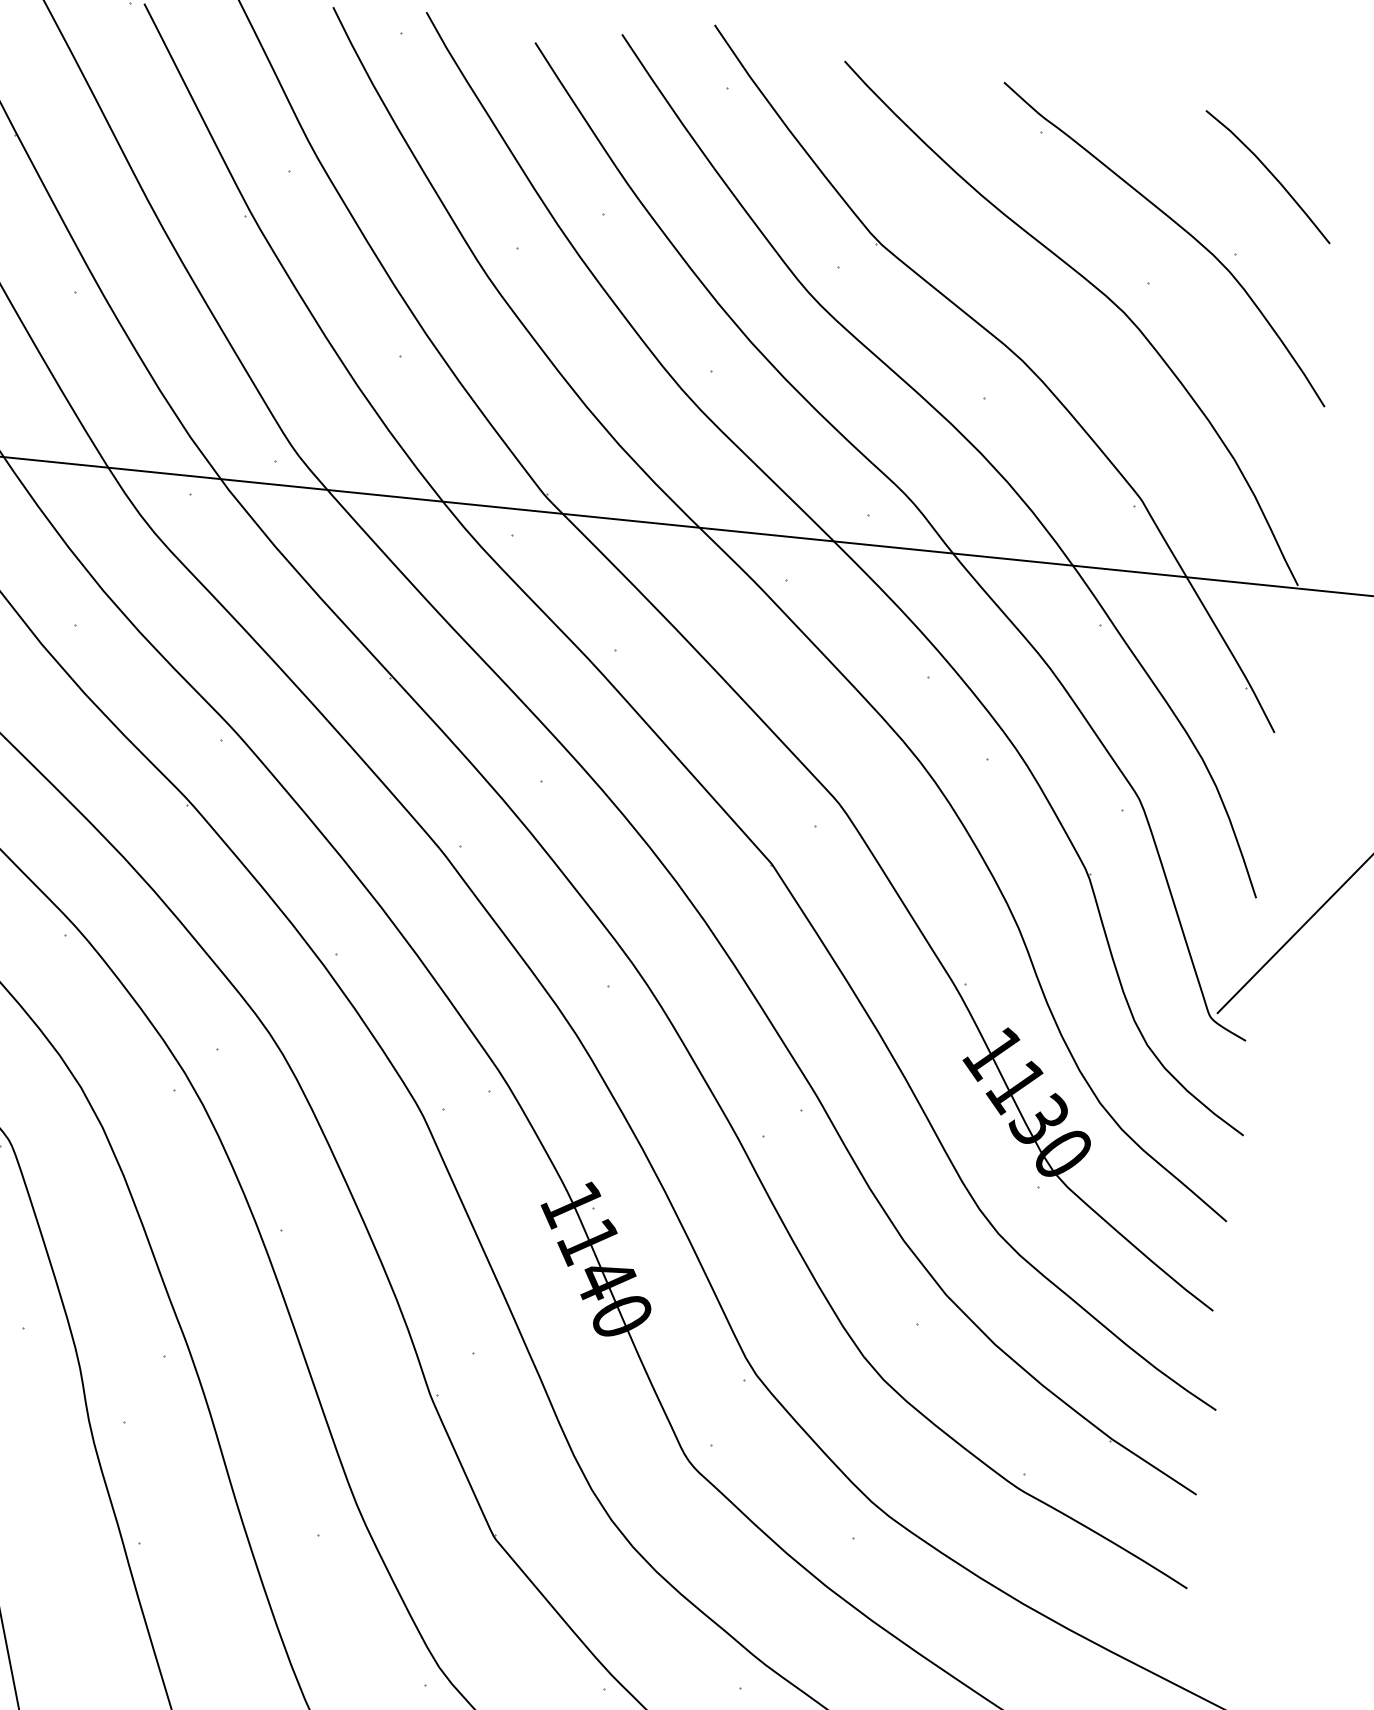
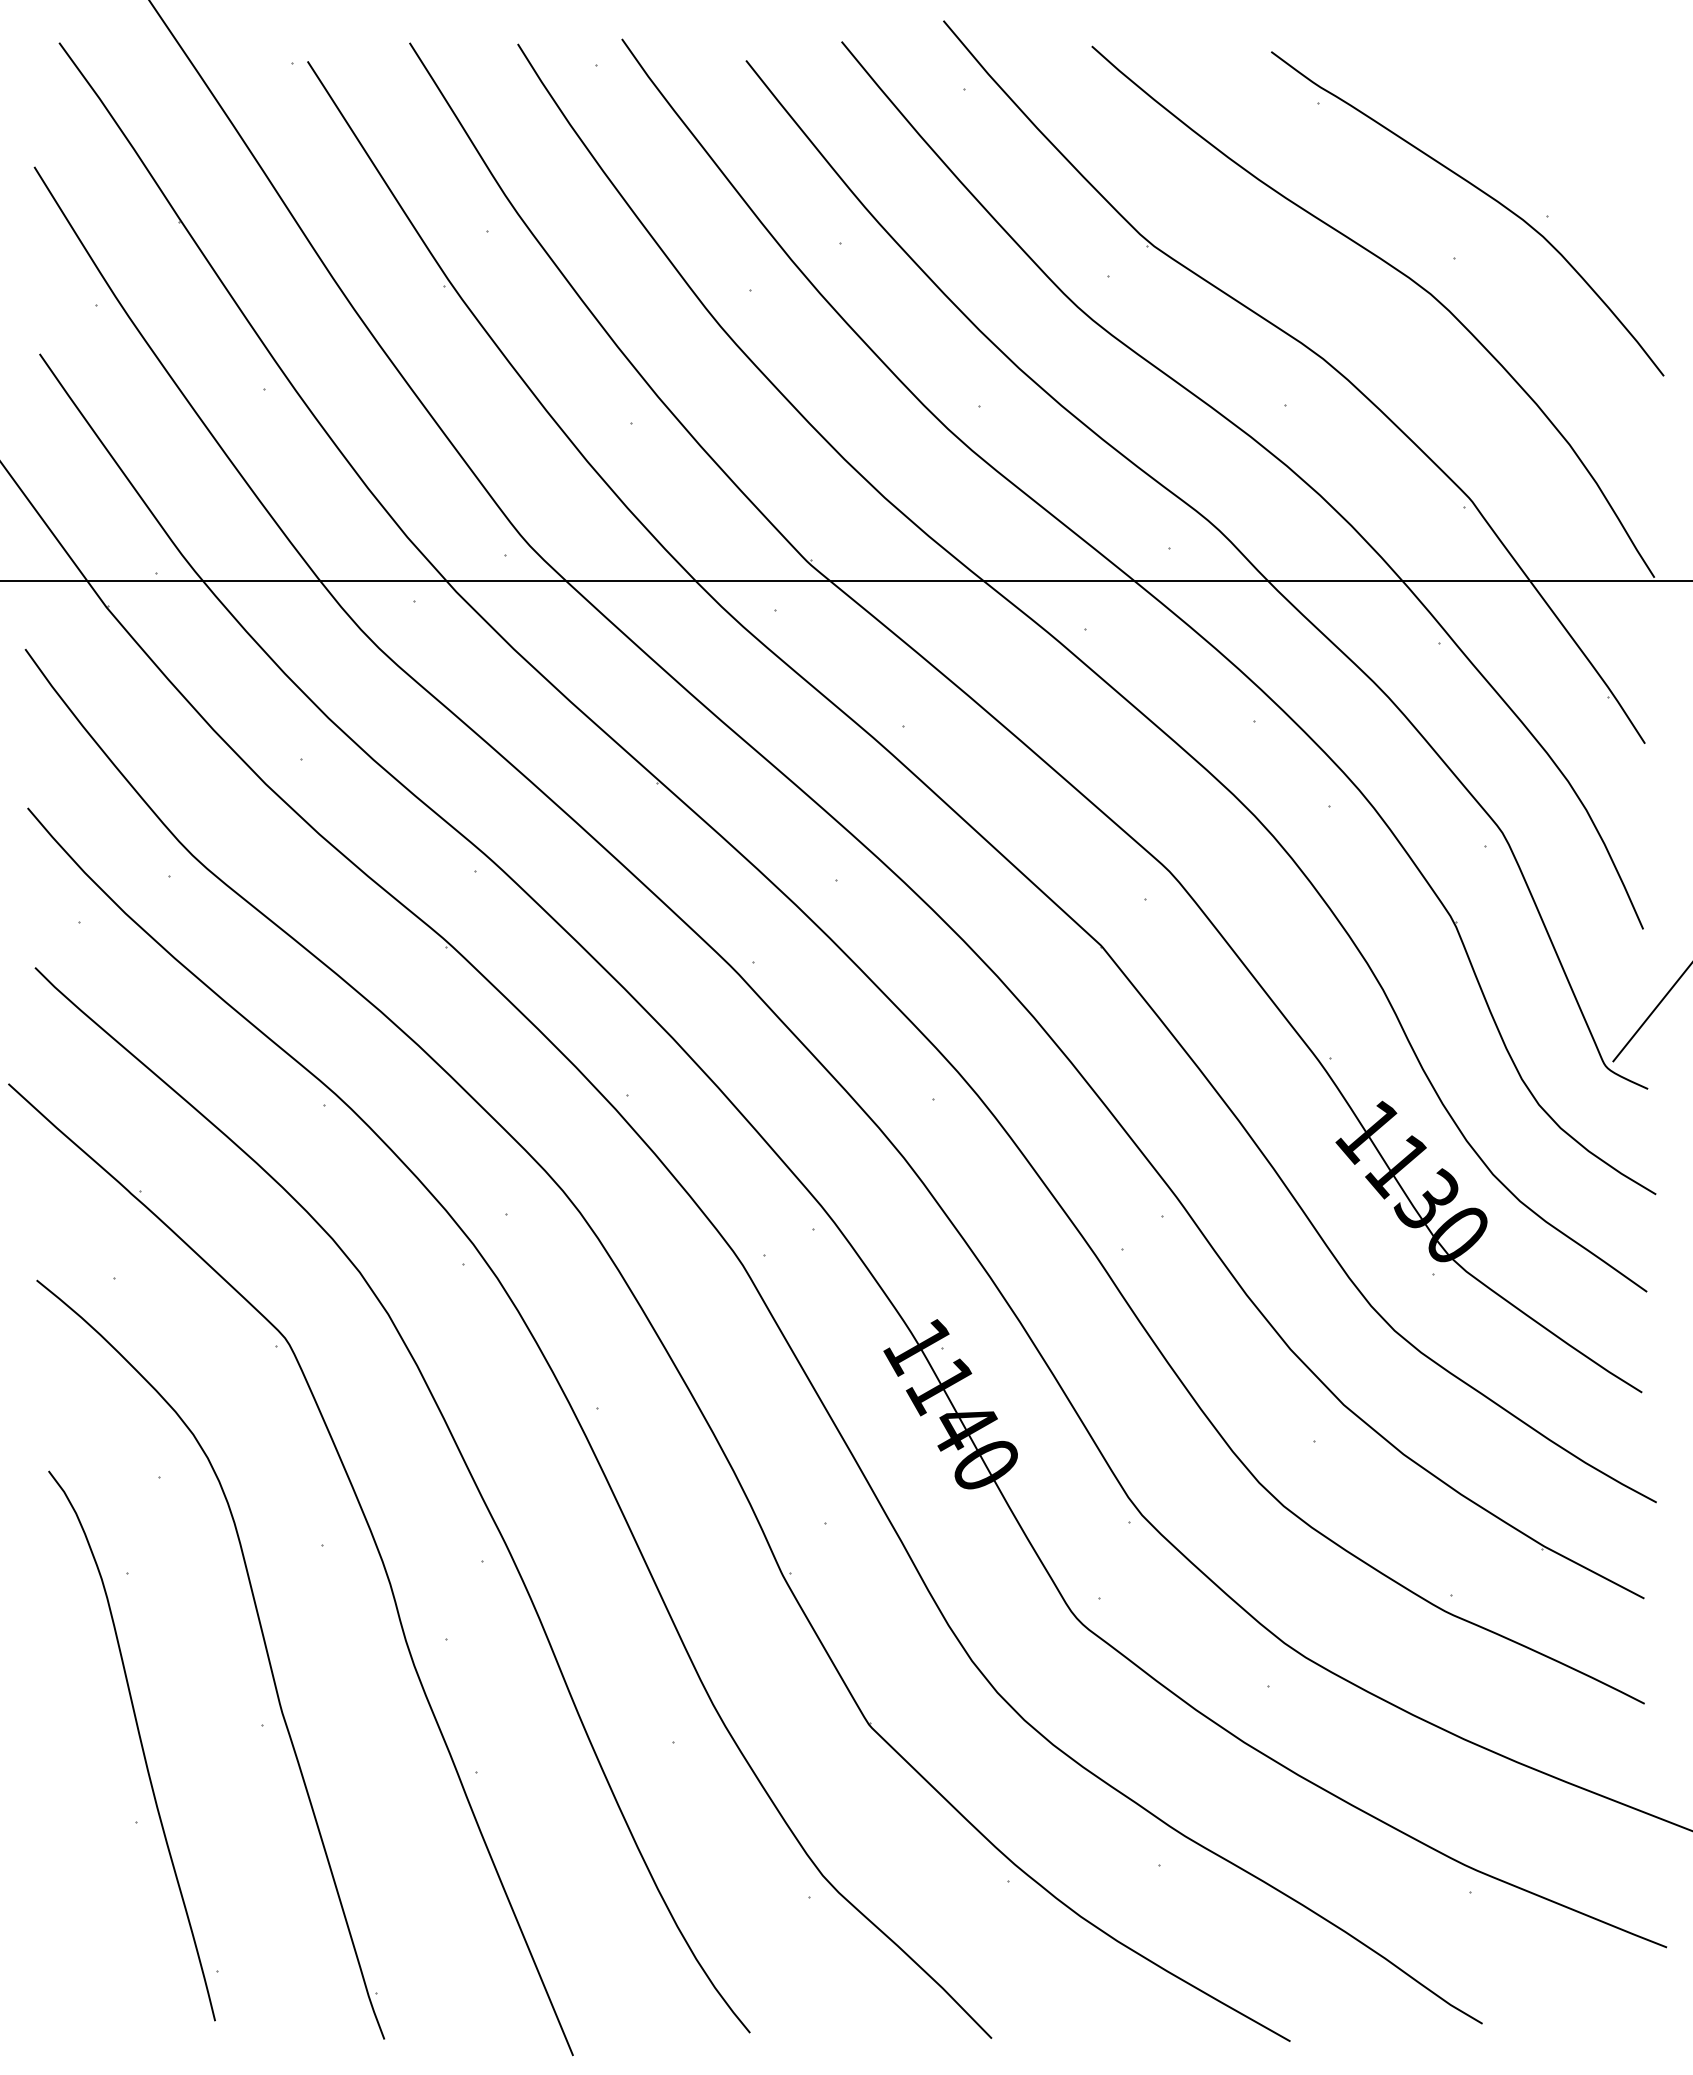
curve: (1270, 173) -> (1577, 123), removed

